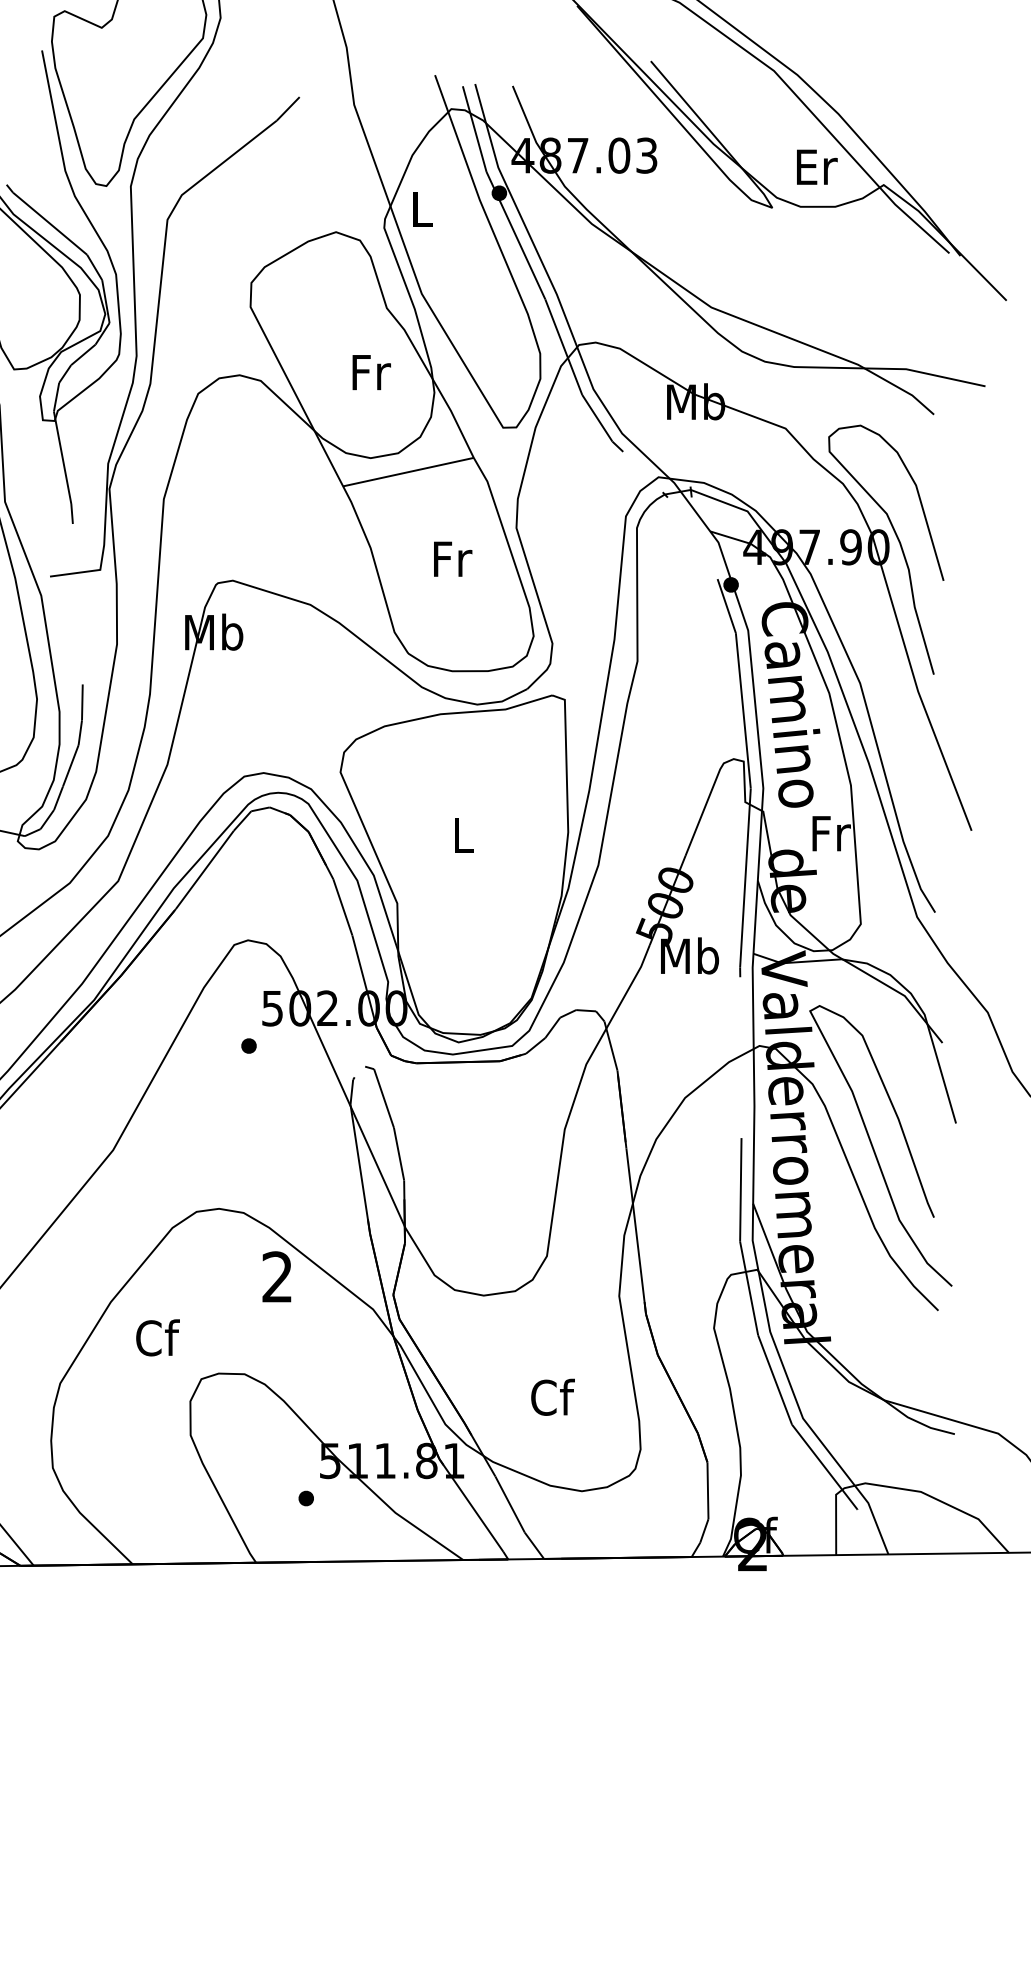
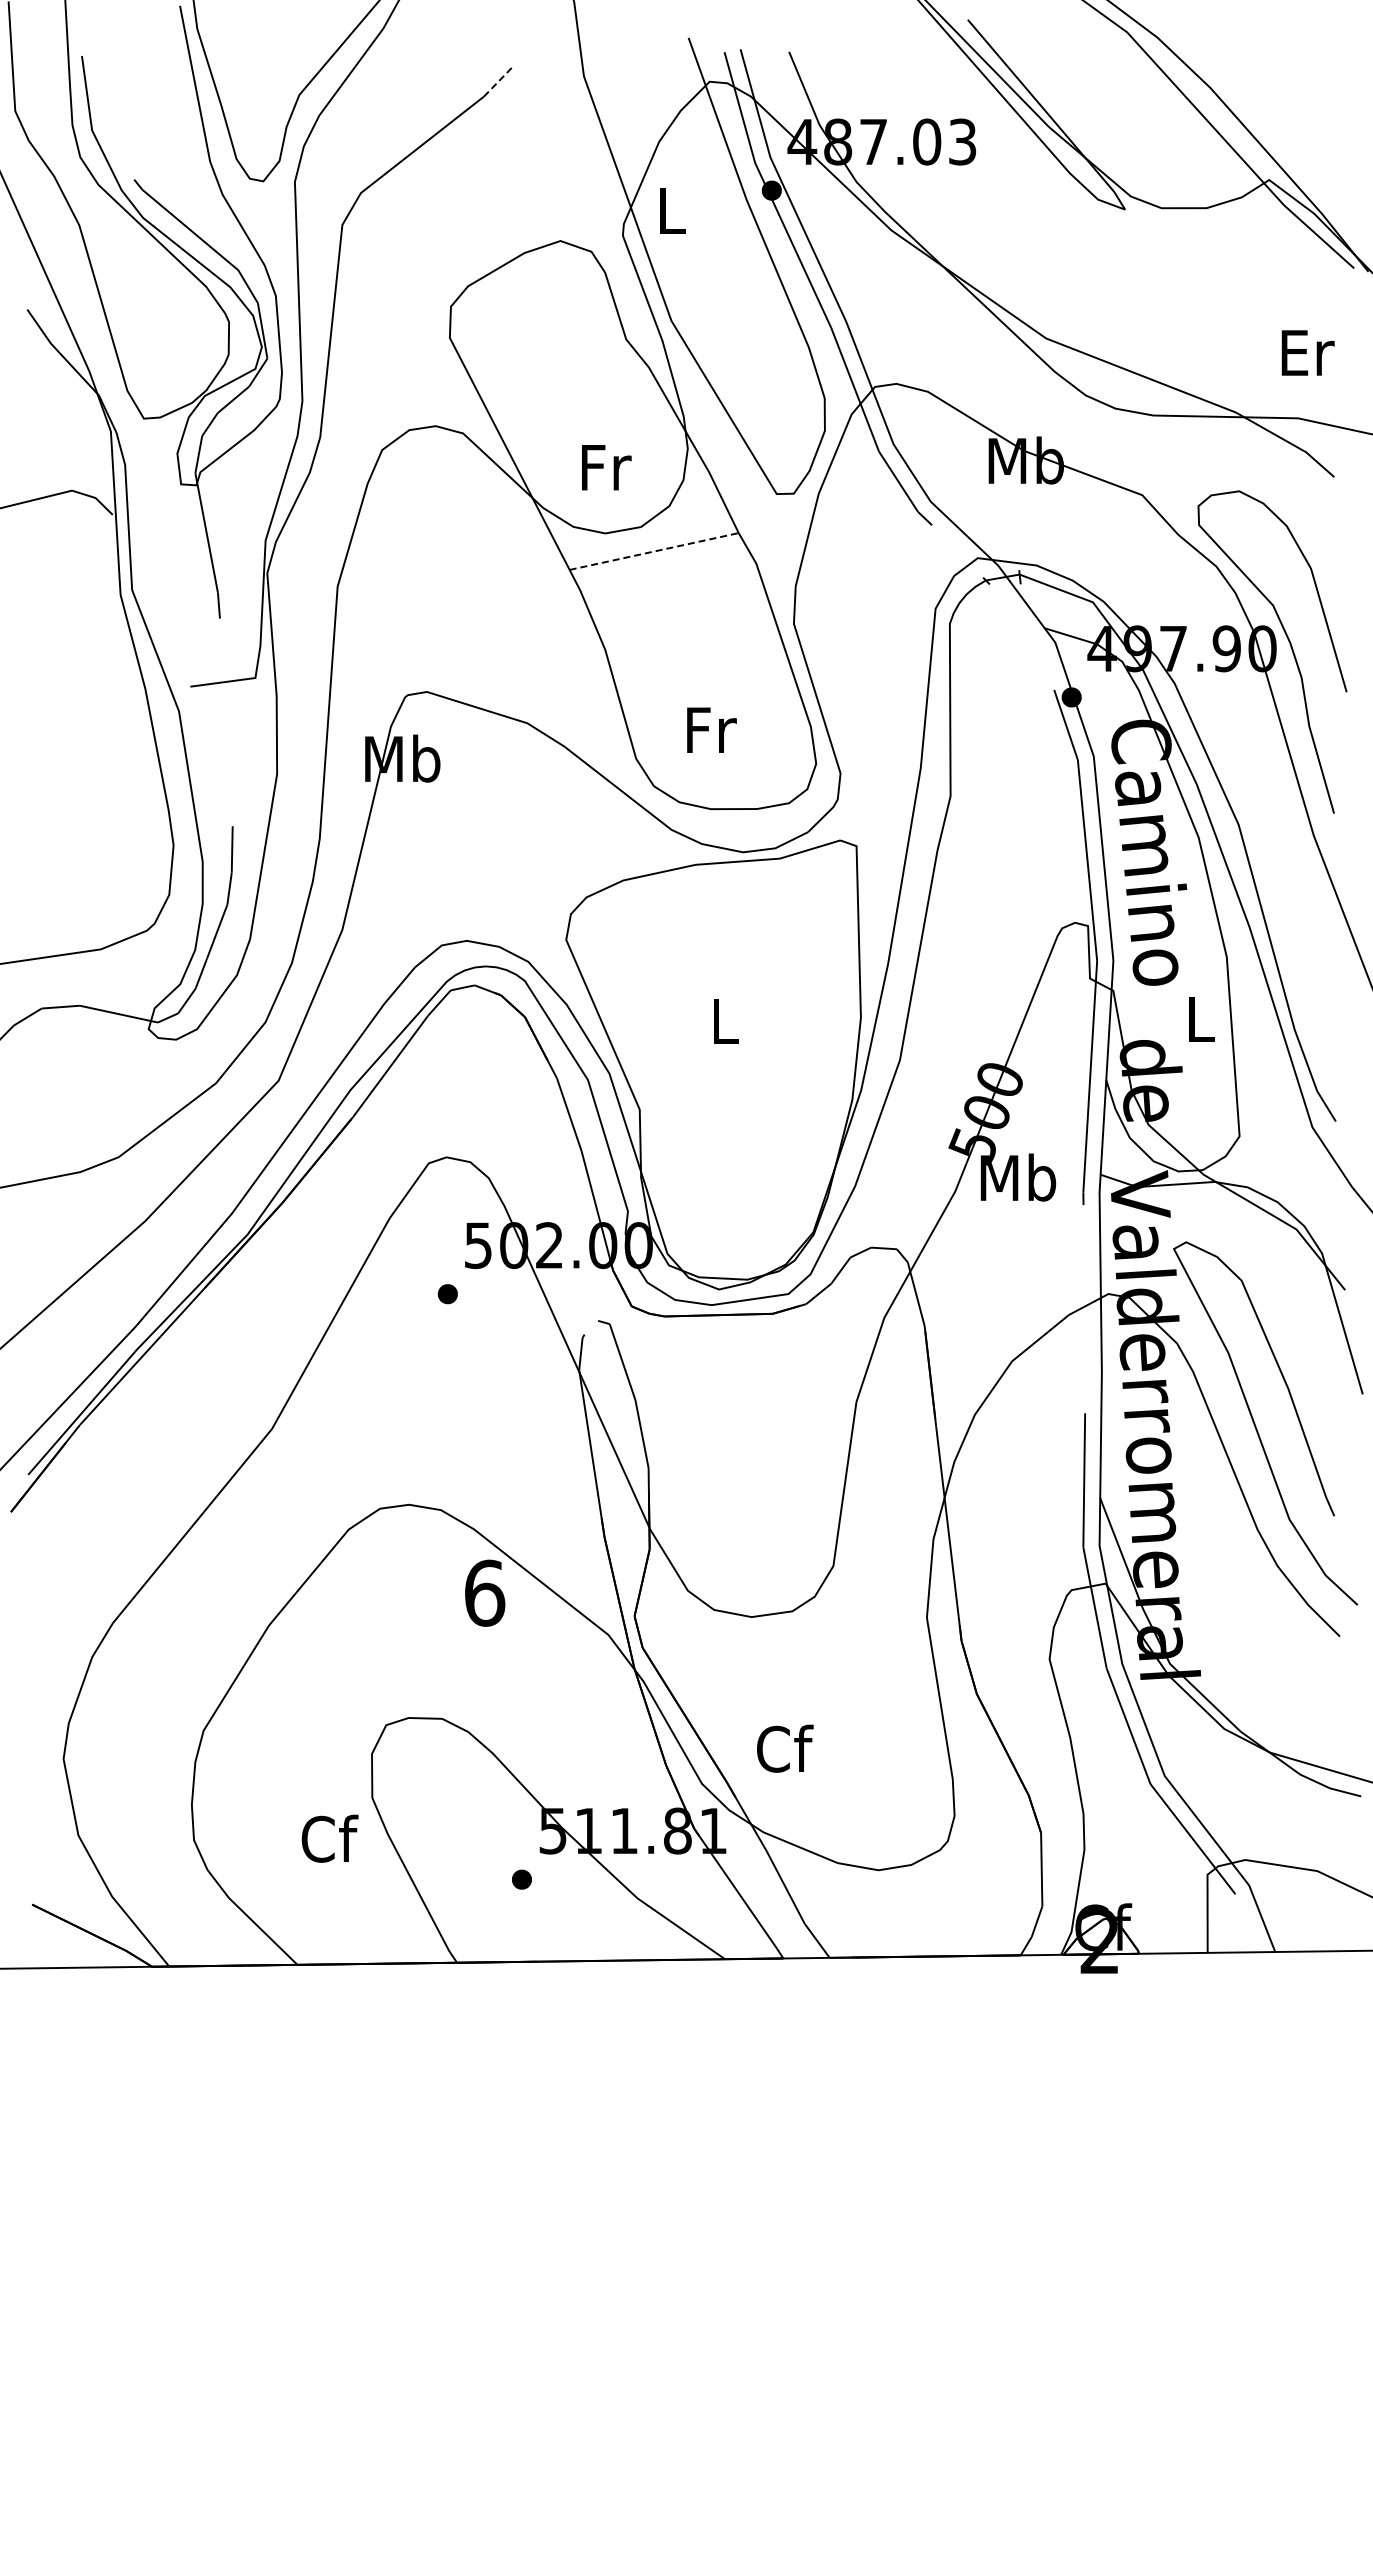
line: (288, 108) -> (499, 81), solid -> dashed
text: (816, 166) -> (1307, 352), moved
text: (371, 372) -> (606, 467), moved
line: (408, 472) -> (654, 551), solid -> dashed
text: (452, 558) -> (711, 729), moved
text: (831, 833) -> (1201, 1019), Fr -> L
text: (278, 1276) -> (485, 1592), 2 -> 6
text: (157, 1337) -> (329, 1838), moved
text: (553, 1397) -> (785, 1748), moved

